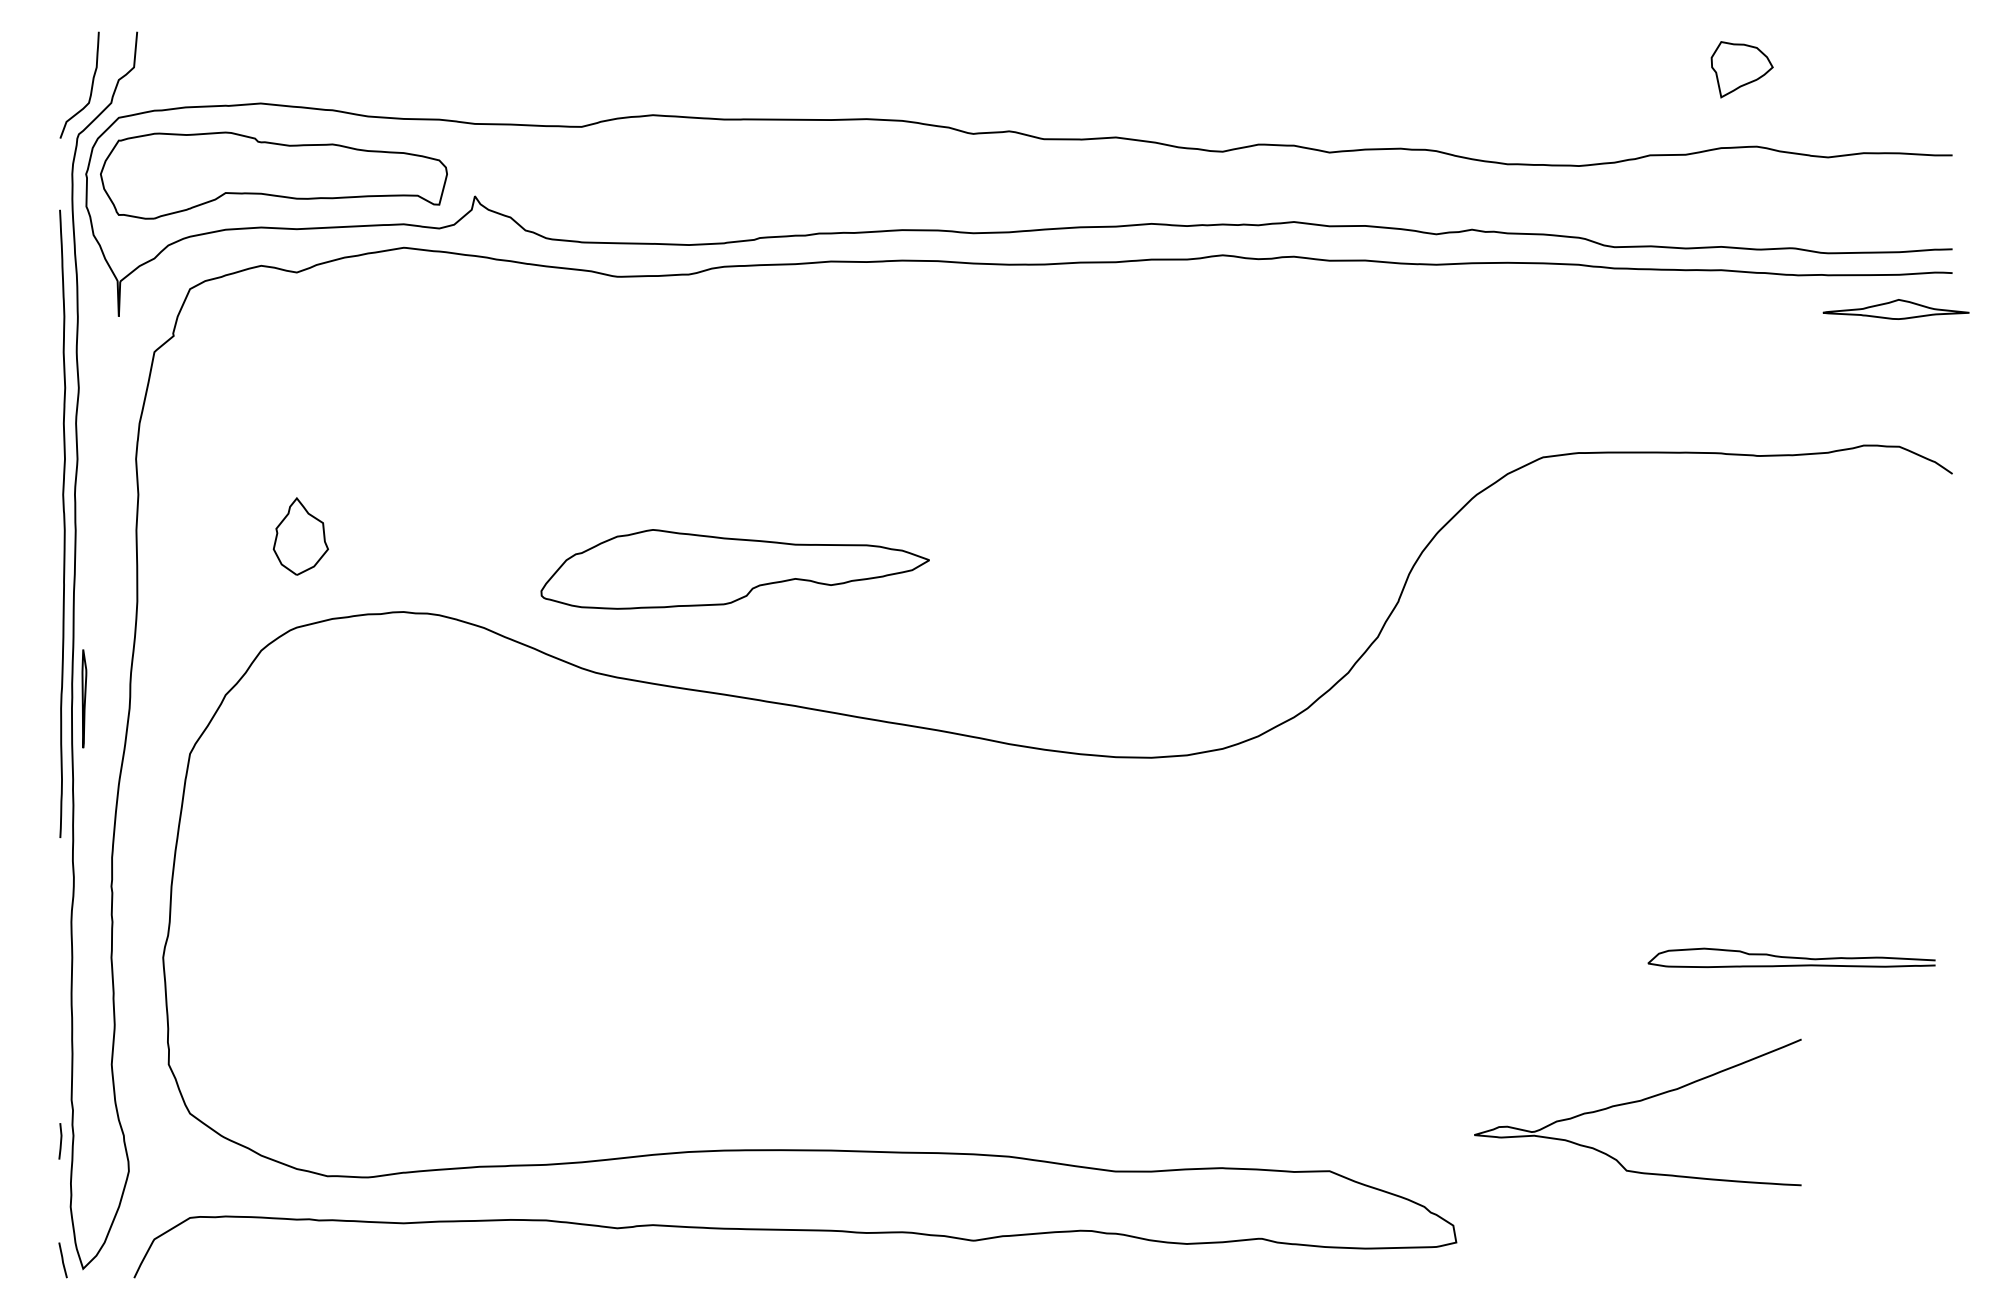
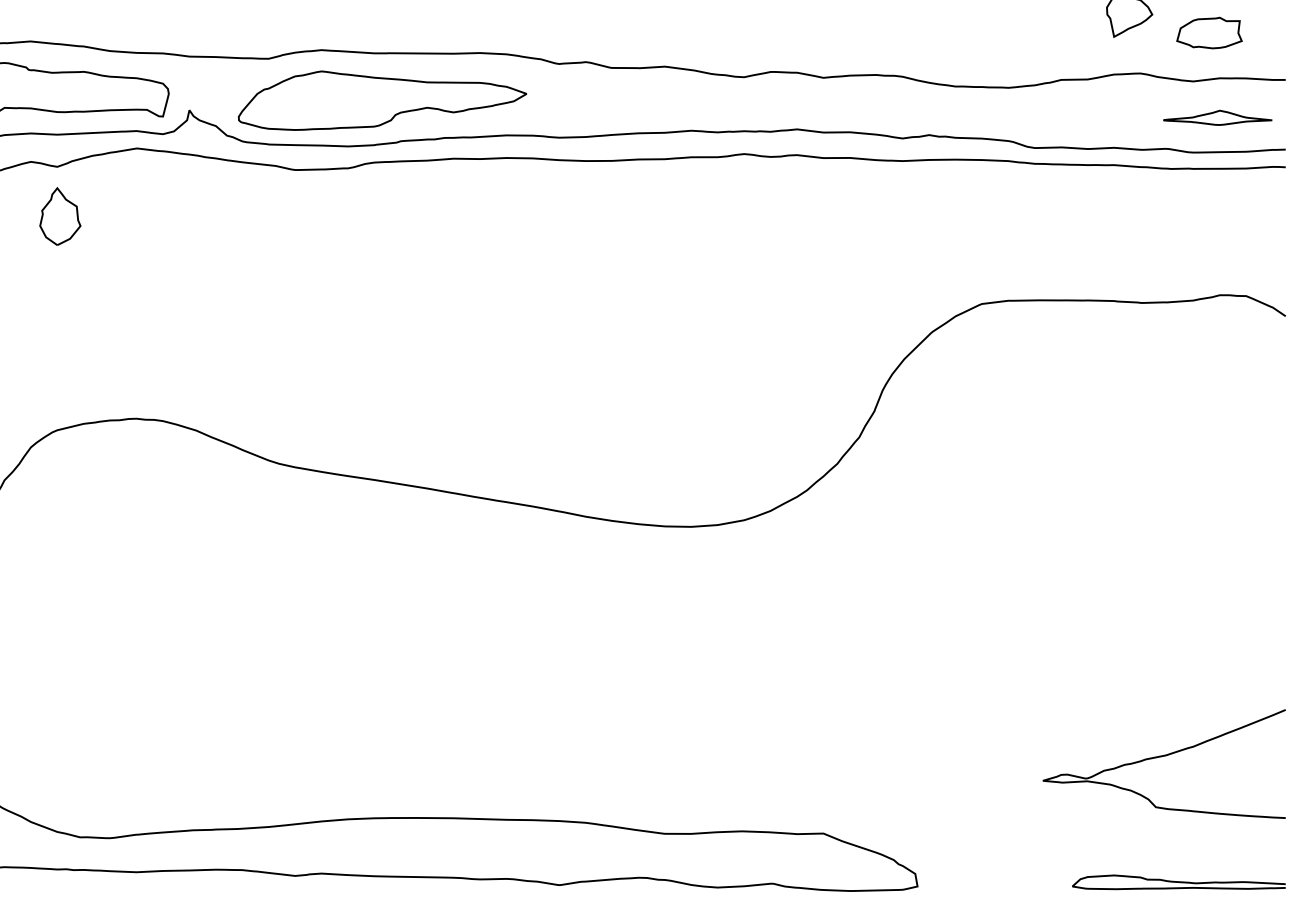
part: (1849, 91) -> (1209, 32), added
part: (1895, 309) -> (1217, 117), moved
part: (300, 536) -> (60, 216), moved
part: (734, 569) -> (382, 100), moved
curve: (1791, 957) -> (1178, 882), moved
curve: (1633, 1103) -> (1161, 757), moved

